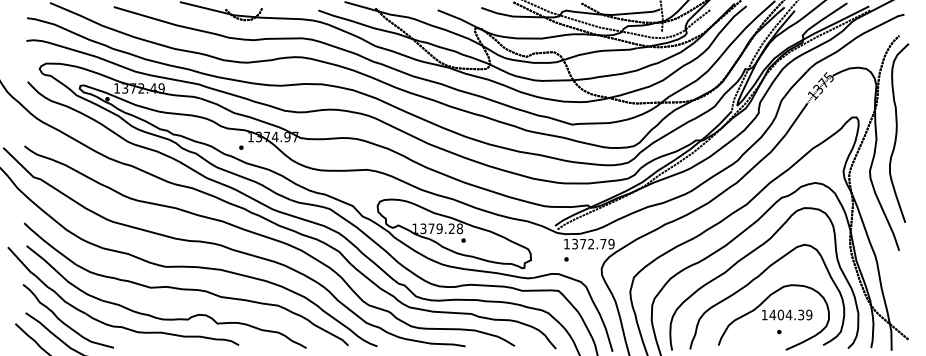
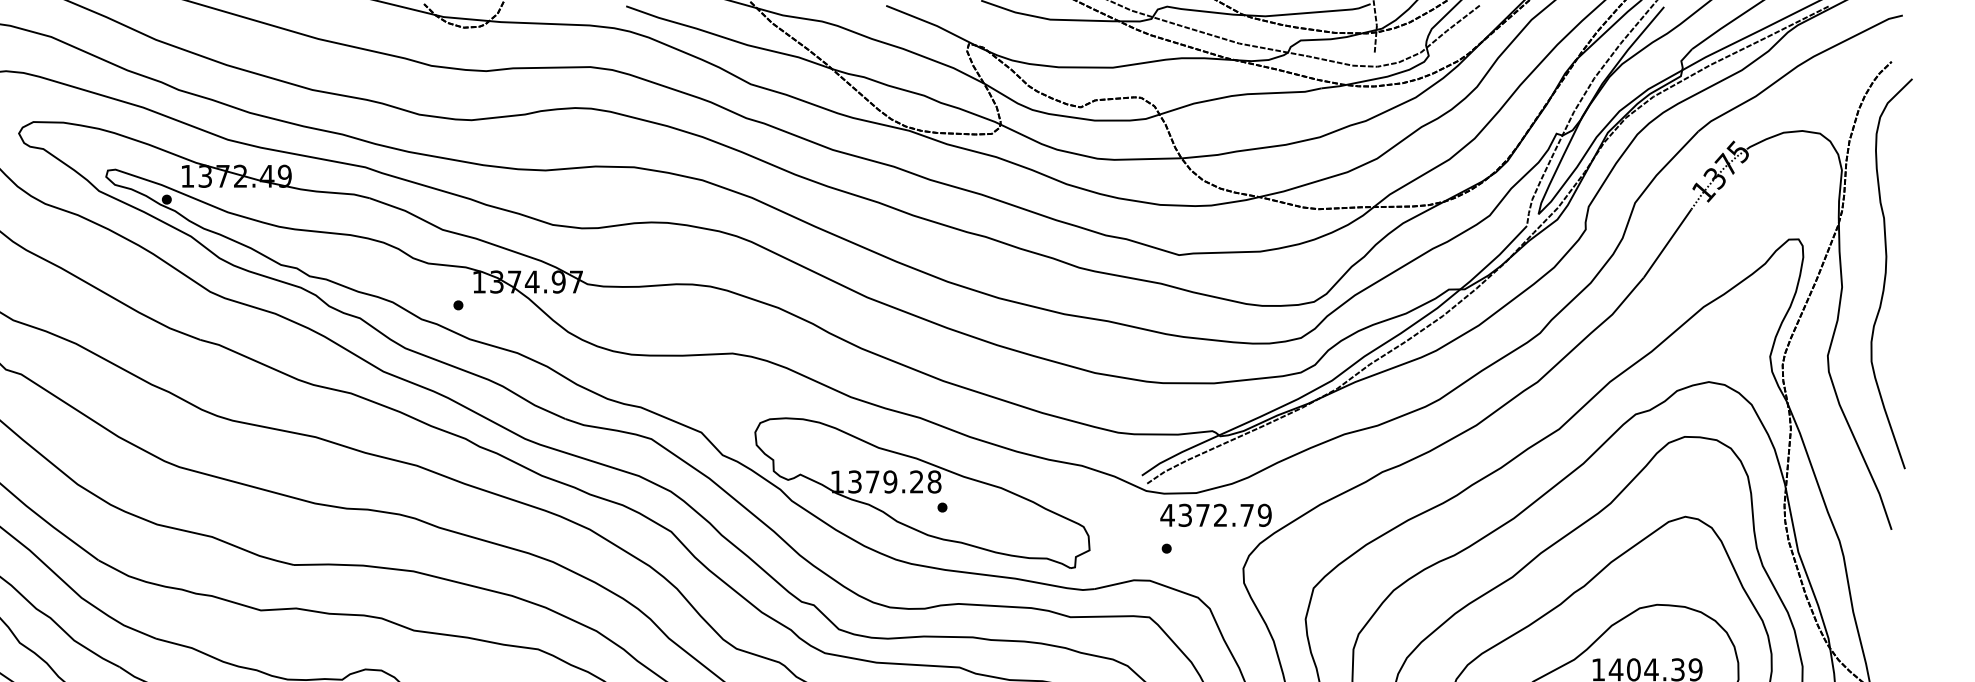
text: (566, 244) -> (1166, 516), 1372.79 -> 4372.79

